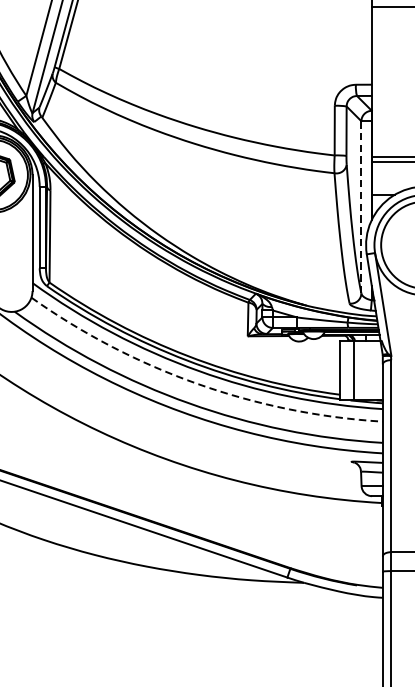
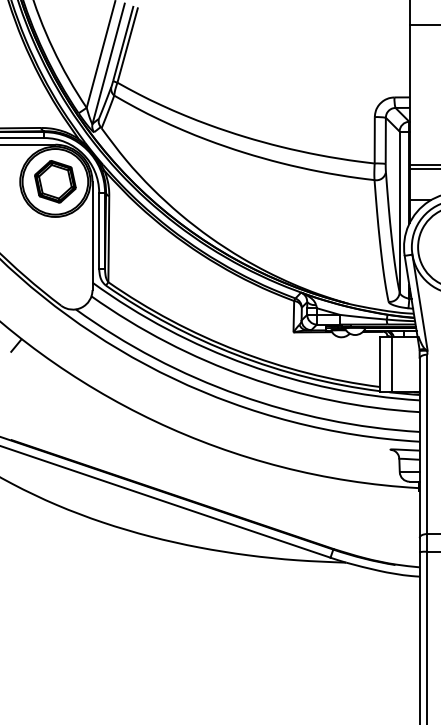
line: (361, 206) -> (399, 211), dashed -> solid
arc: (198, 384) -> (247, 377), dashed -> solid

